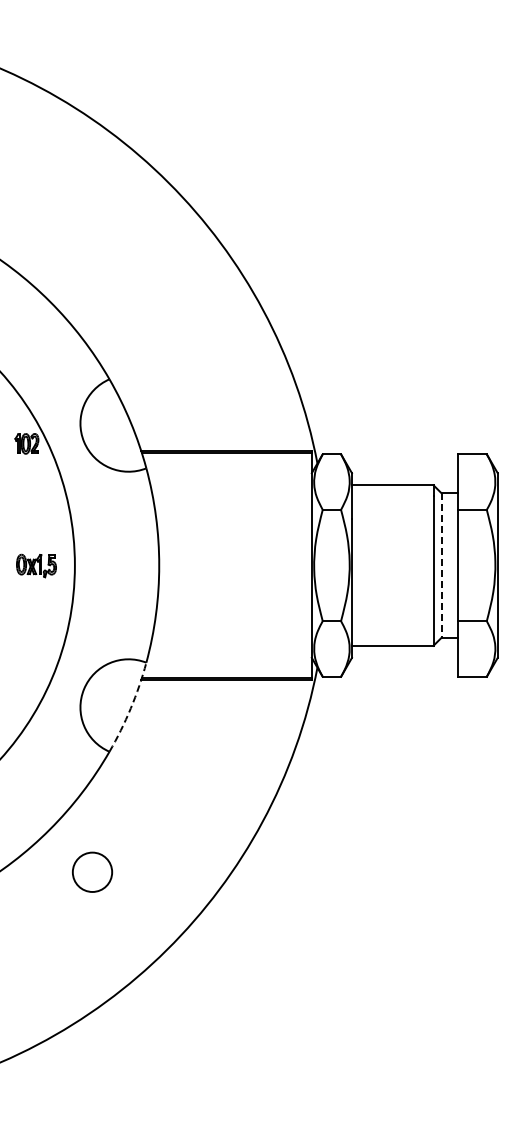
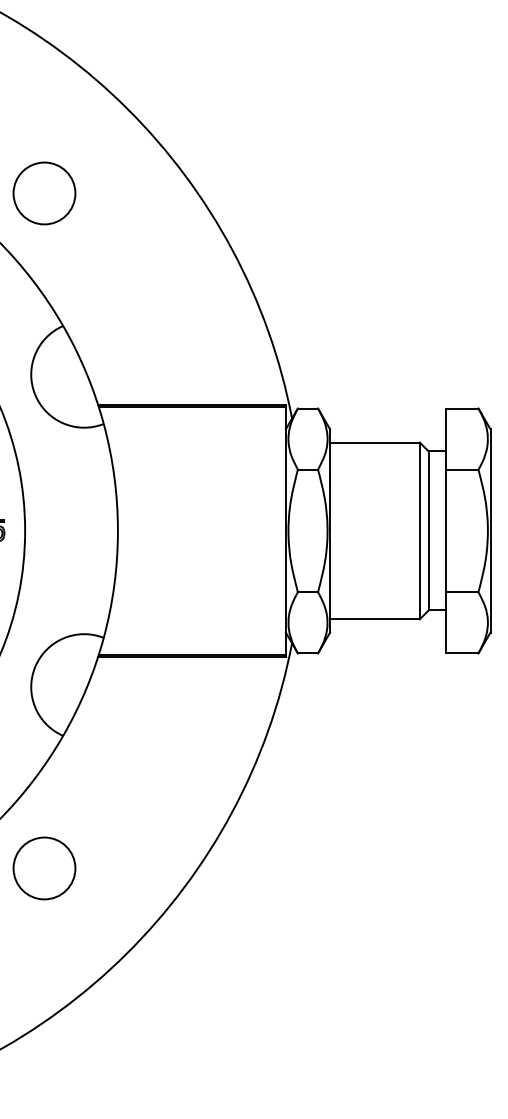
circle: (92, 258) -> (44, 193), added
line: (441, 566) -> (428, 532), dashed -> solid
arc: (130, 708) -> (86, 688), dashed -> solid
circle: (92, 872) -> (44, 868), size x1.43

